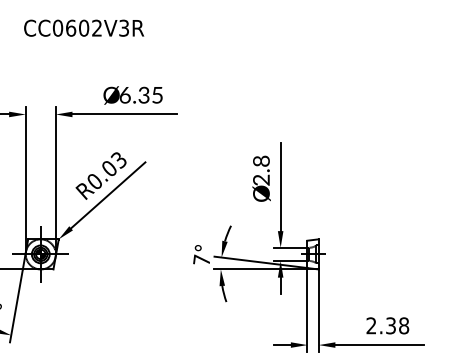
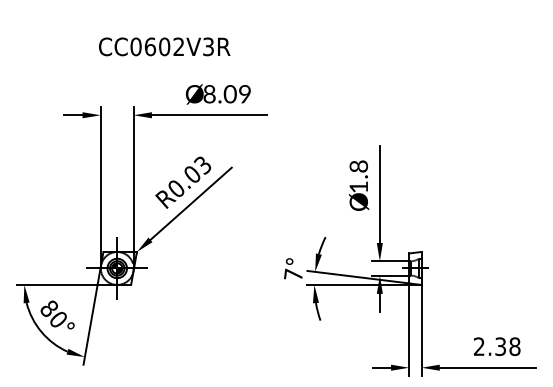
text: (83, 27) -> (164, 46), moved
text: (140, 95) -> (226, 94), 6.35 -> 8.09
text: (261, 180) -> (358, 187), 2.8 -> 1.8

